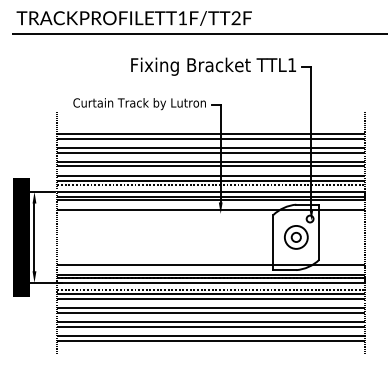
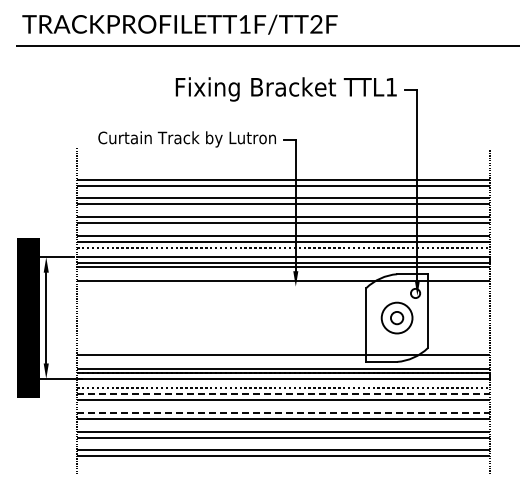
line: (211, 294) -> (283, 394), solid -> dashed
line: (211, 308) -> (283, 413), solid -> dashed

